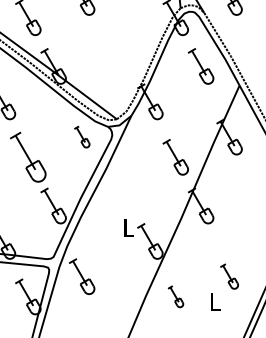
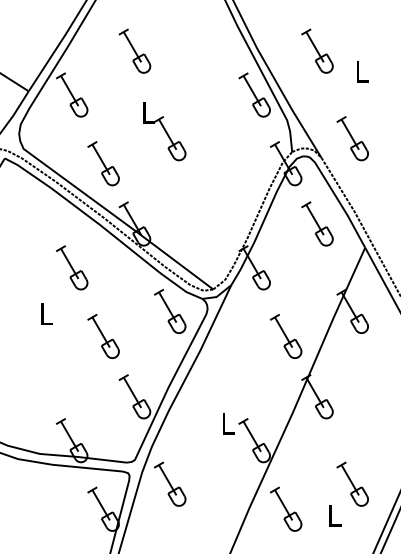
part: (82, 137) -> (170, 311), size x1.67
part: (28, 157) -> (103, 336), size x0.71
part: (229, 276) -> (352, 483), size x1.43
part: (176, 296) -> (286, 508), size x1.67

